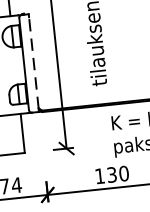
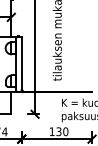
line: (33, 61) -> (21, 63), dashed -> solid

